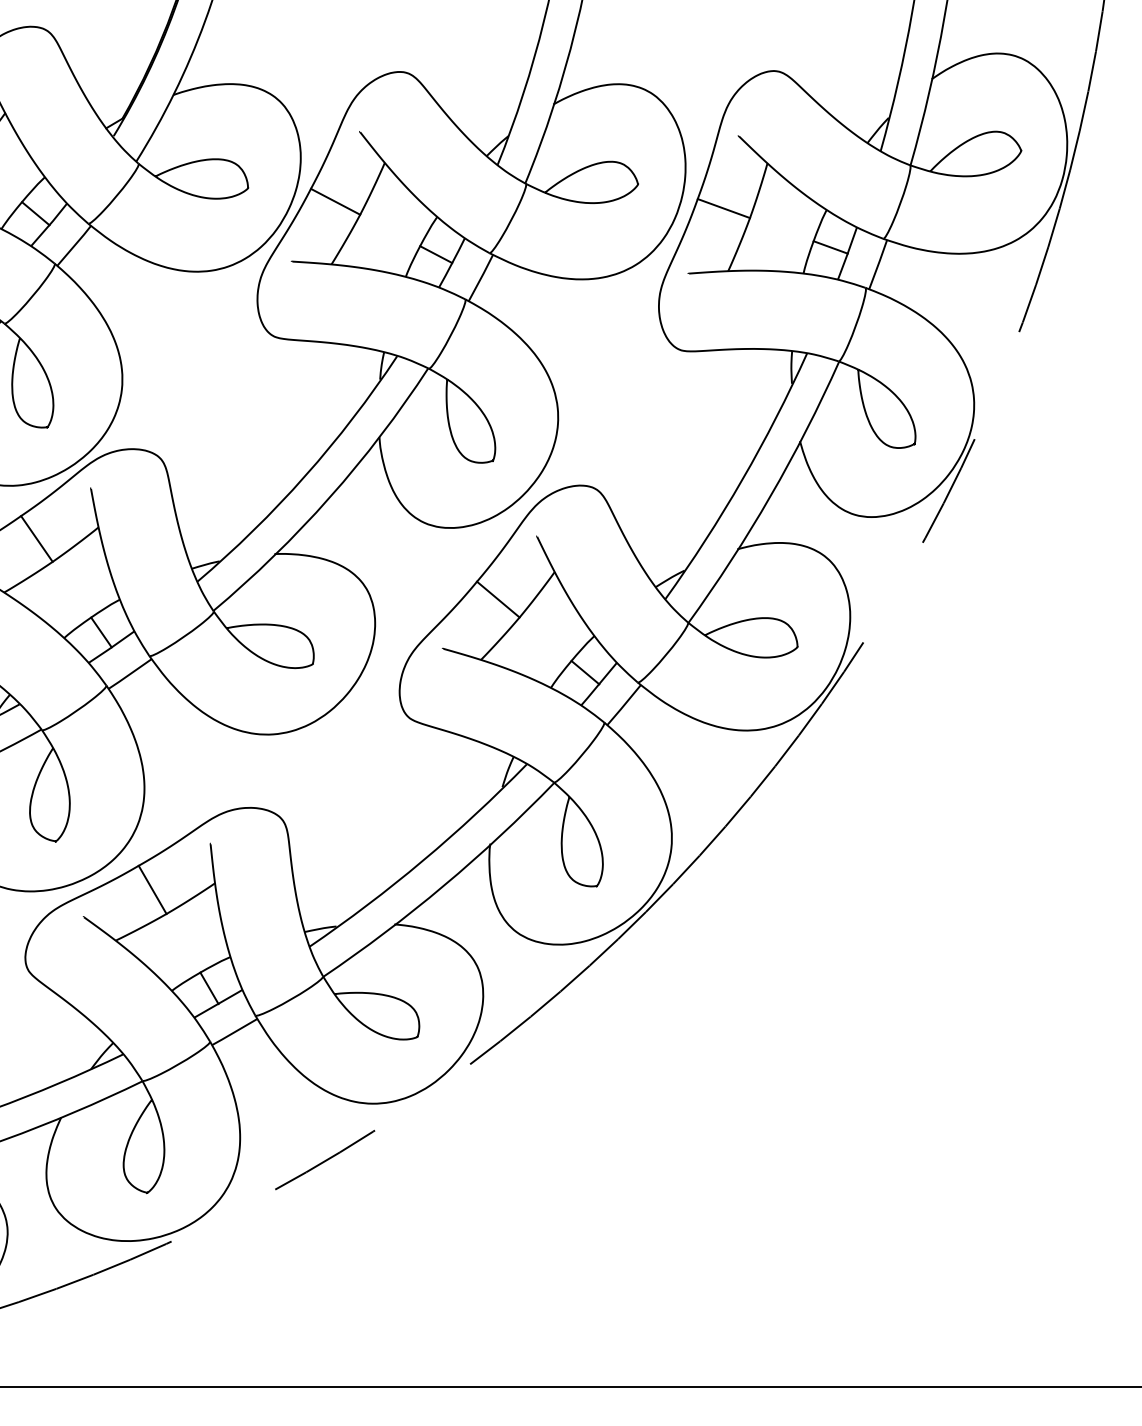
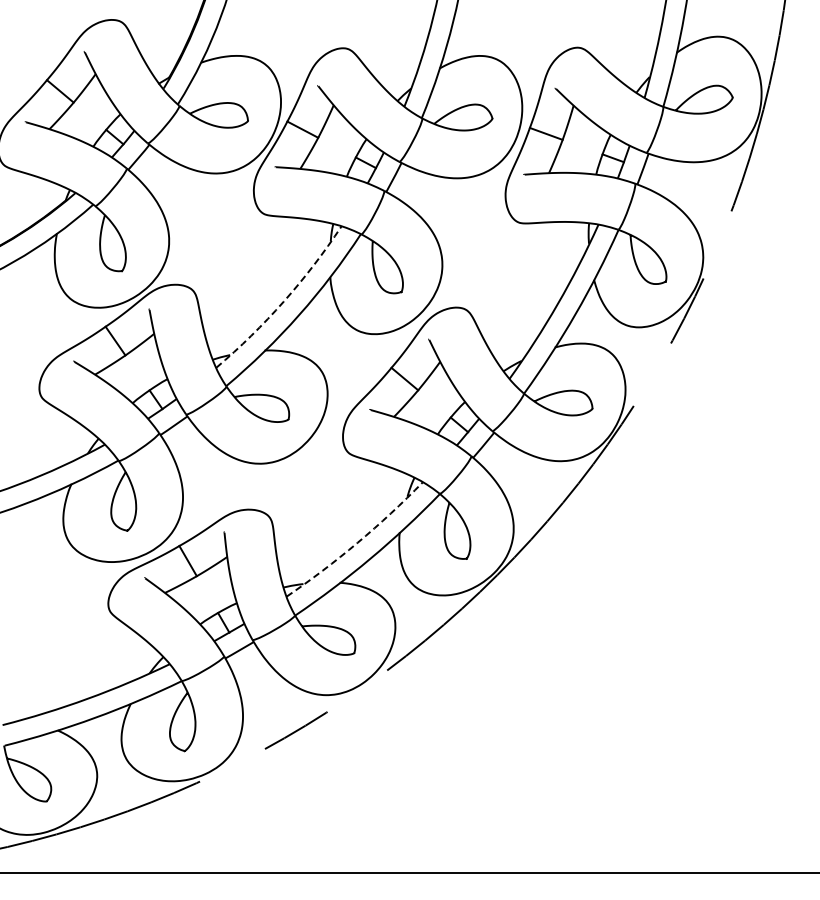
arc: (304, 475) -> (283, 301), solid -> dashed
arc: (422, 860) -> (357, 542), solid -> dashed

